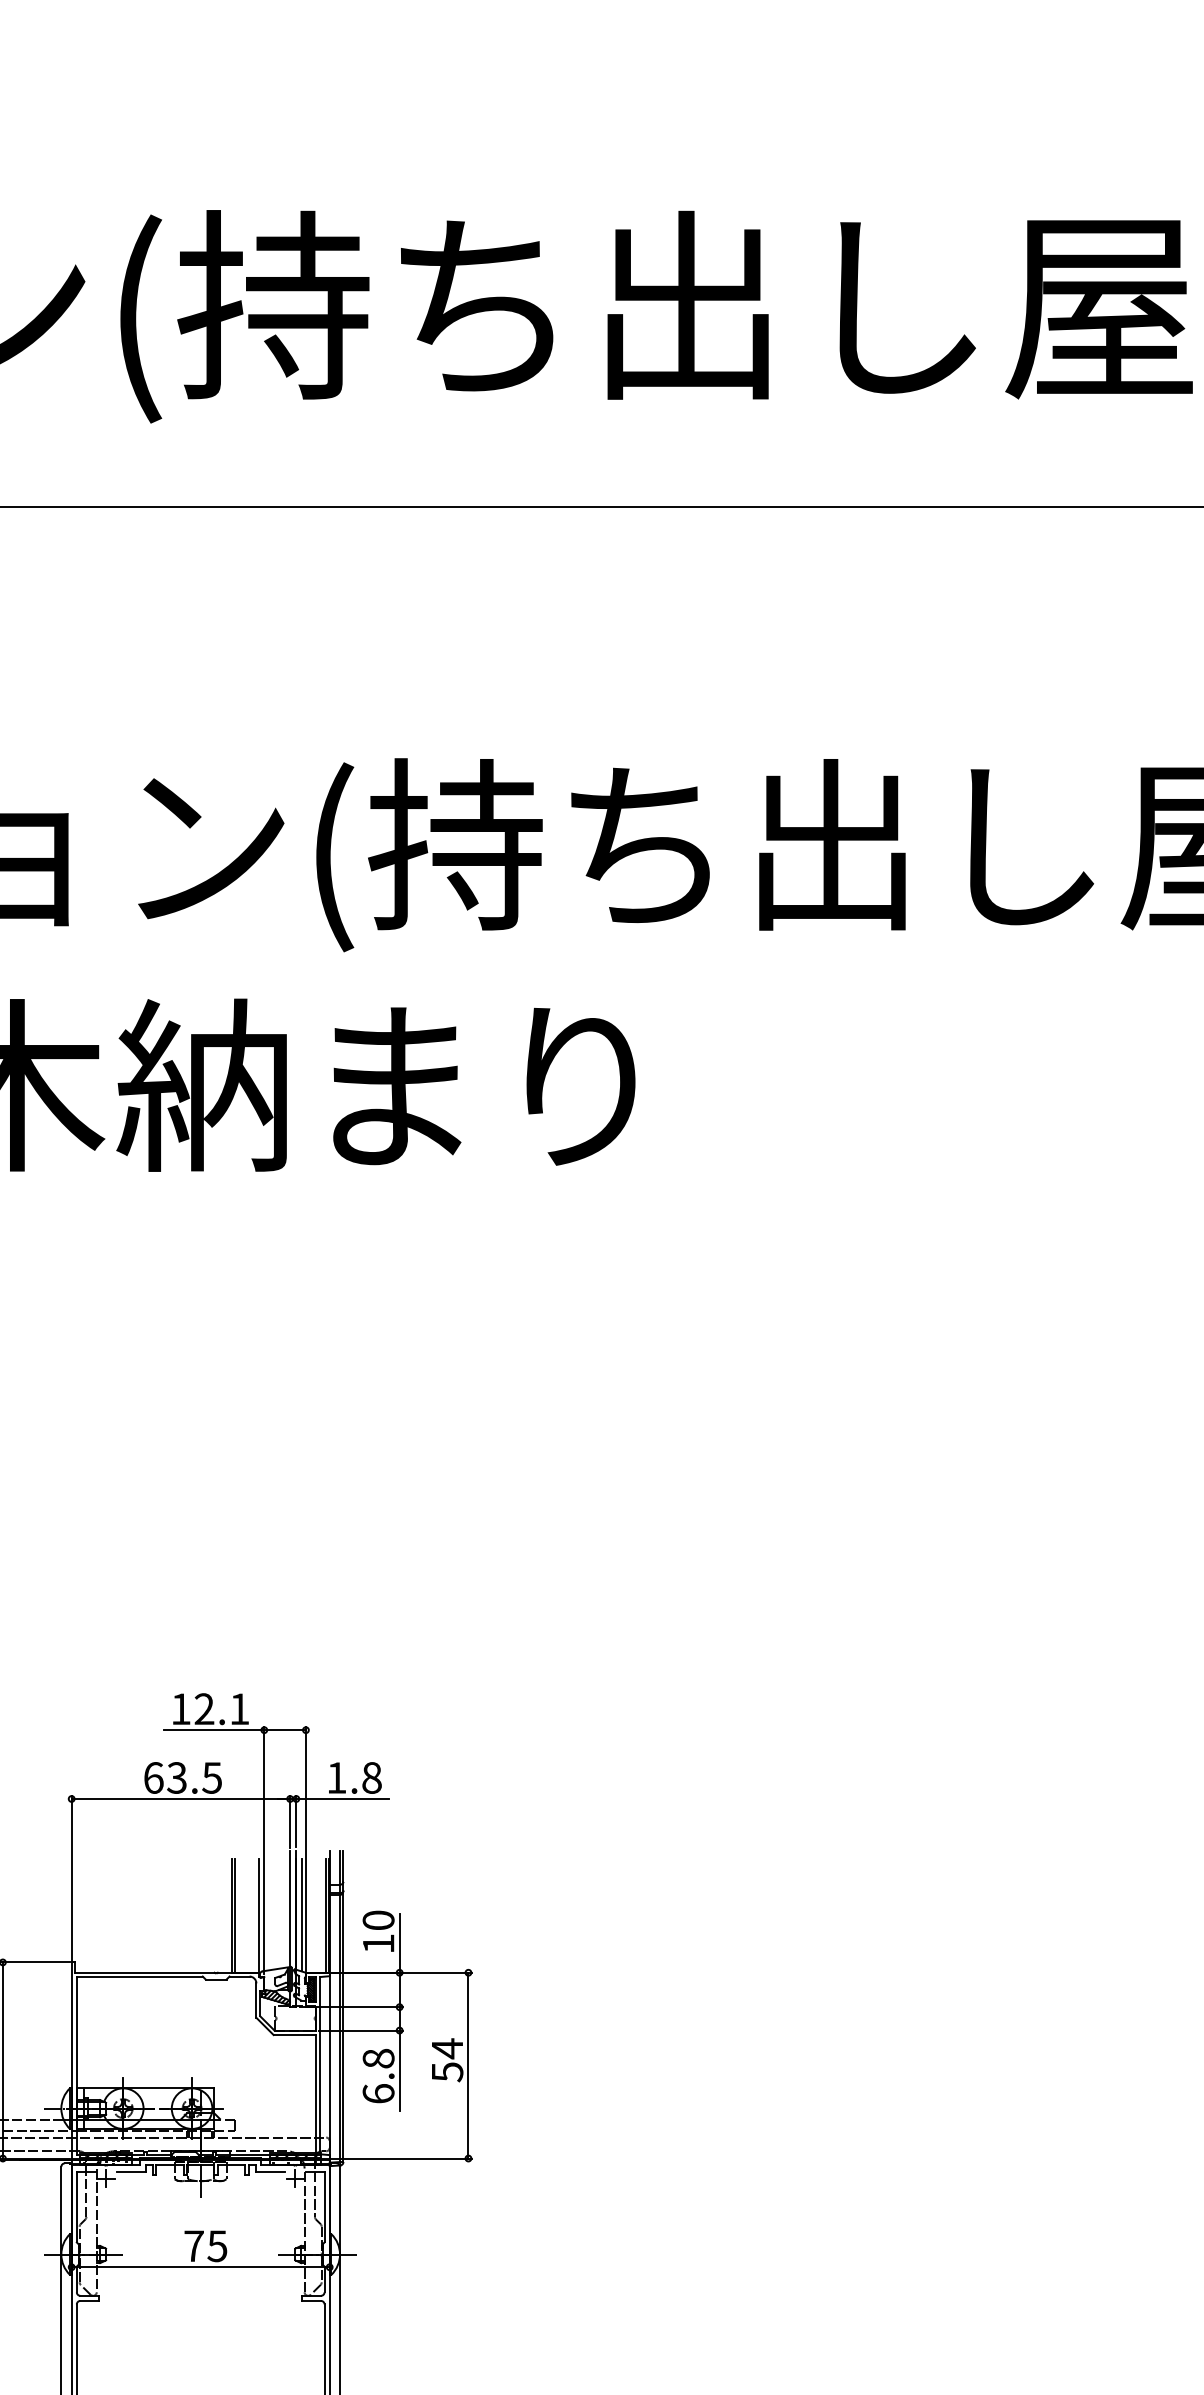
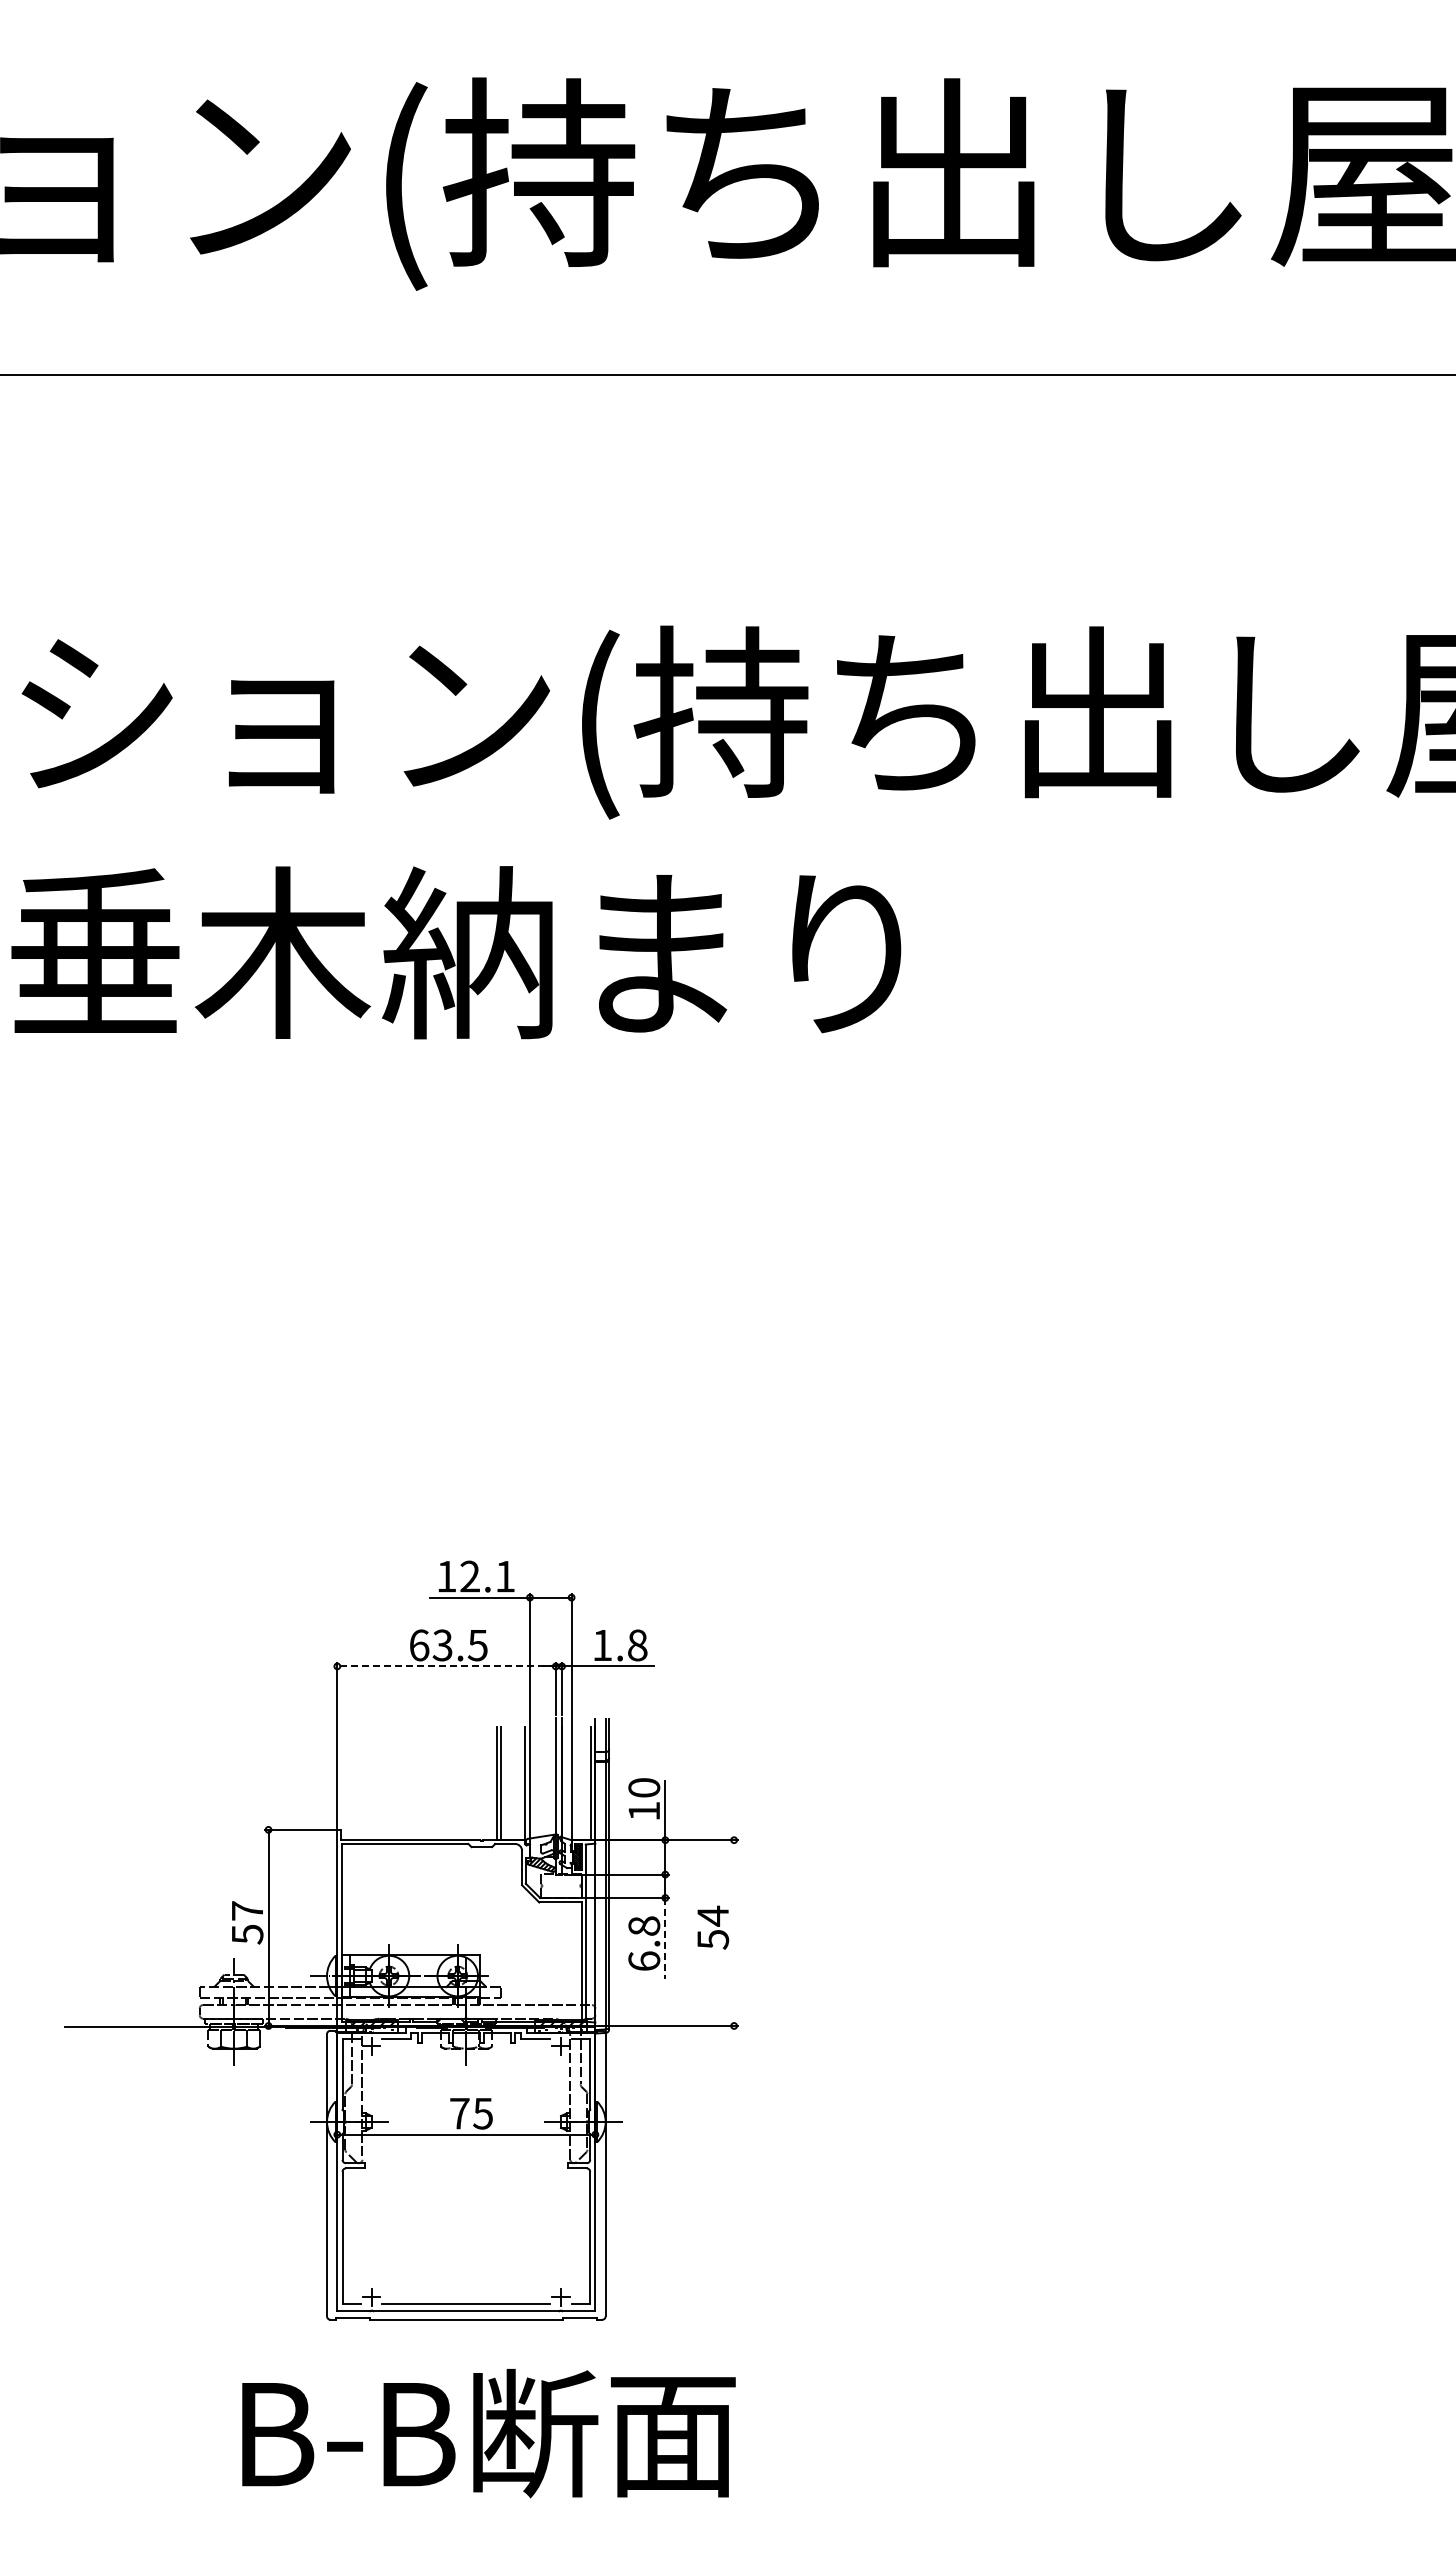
line: (180, 1799) -> (446, 1666), solid -> dashed
line: (301, 1915) -> (567, 1782), removed
line: (468, 2065) -> (734, 1932), removed
line: (399, 2071) -> (665, 1938), solid -> dashed

